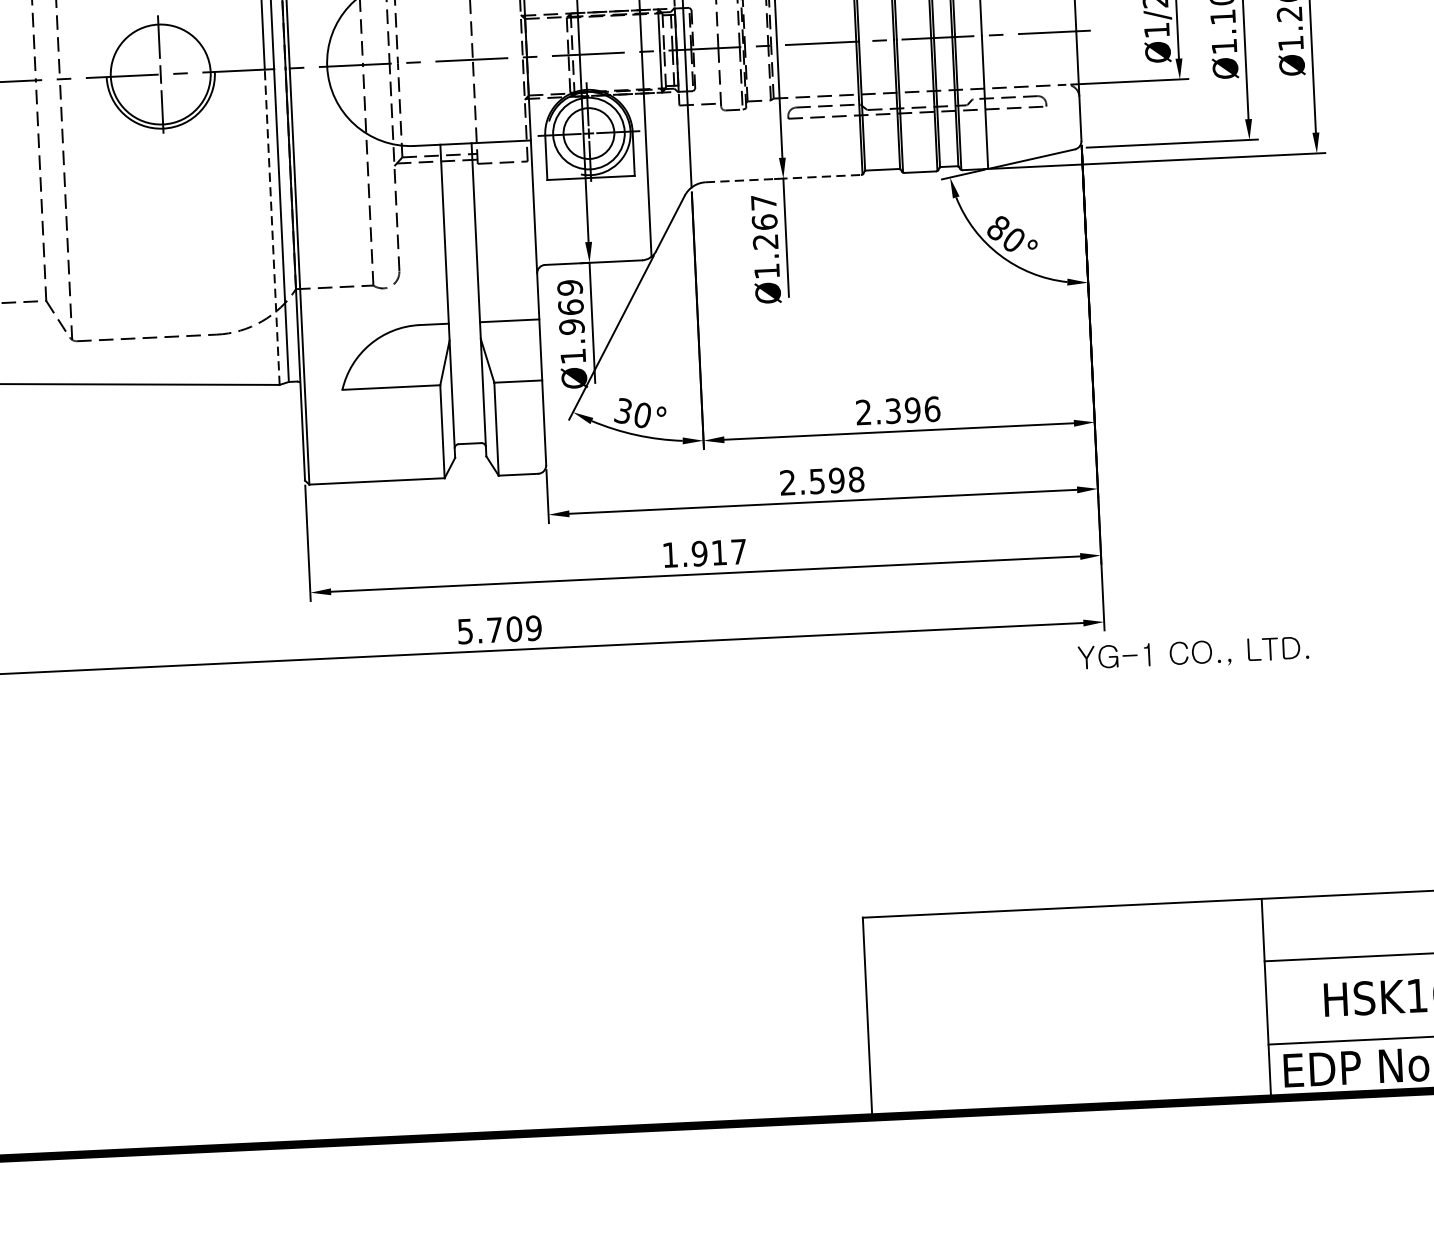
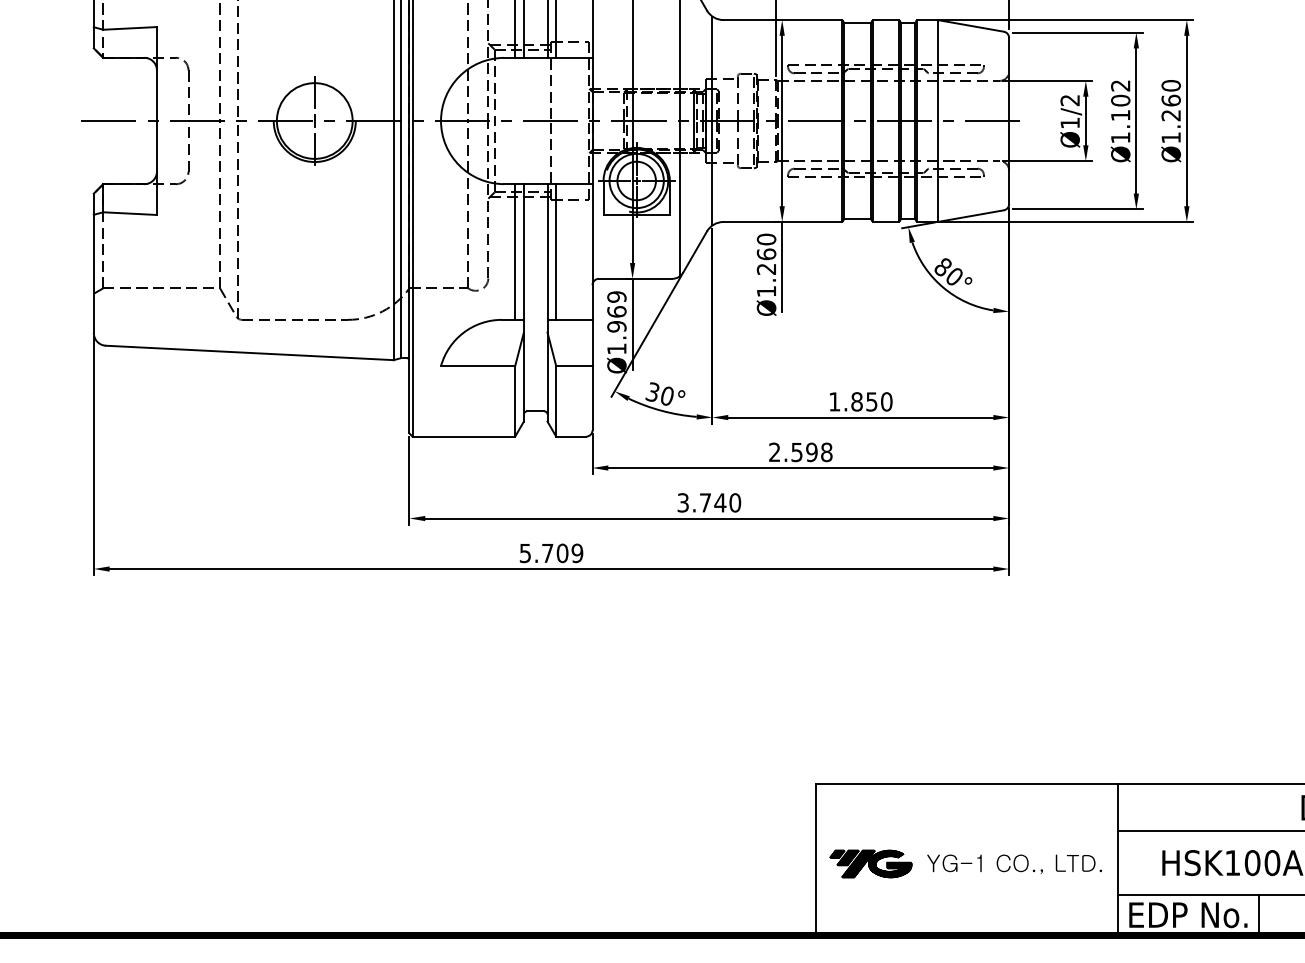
line: (783, 179) -> (782, 222), dashed -> solid
text: (763, 202) -> (766, 239), Ø1.267 -> Ø1.260
line: (271, 227) -> (393, 240), dashed -> solid
line: (487, 231) -> (556, 251), added
line: (433, 234) -> (515, 251), added
text: (897, 410) -> (860, 401), 2.396 -> 1.850
text: (704, 552) -> (709, 502), 1.917 -> 3.740
text: (1193, 654) -> (1014, 864), moved
part: (939, 1018) -> (870, 863), added

